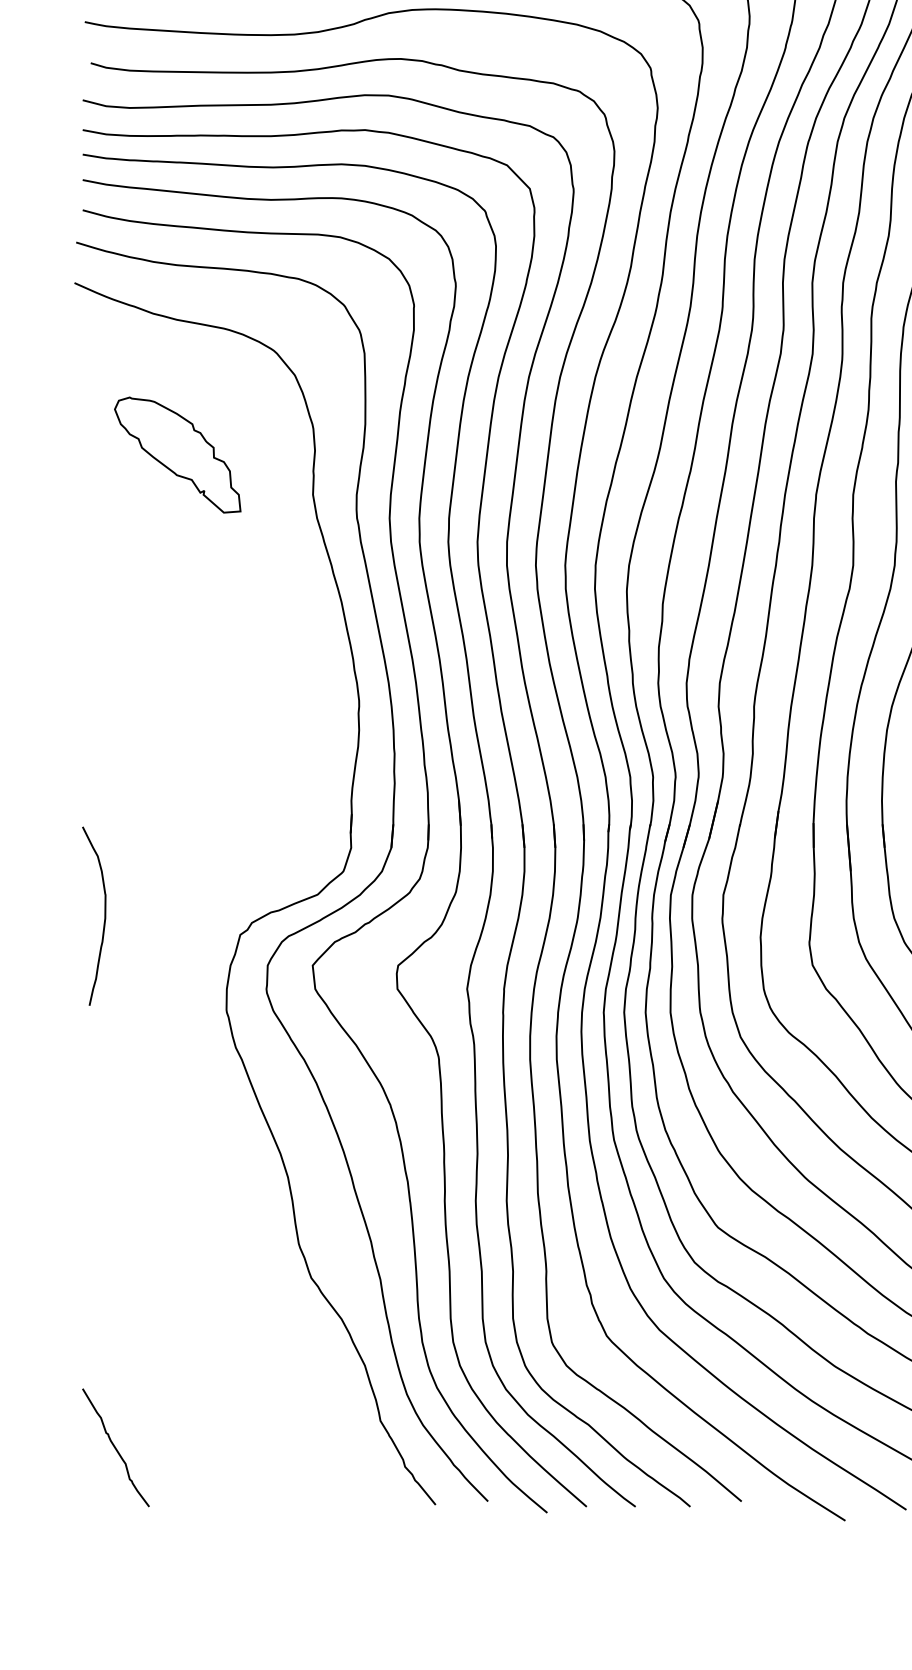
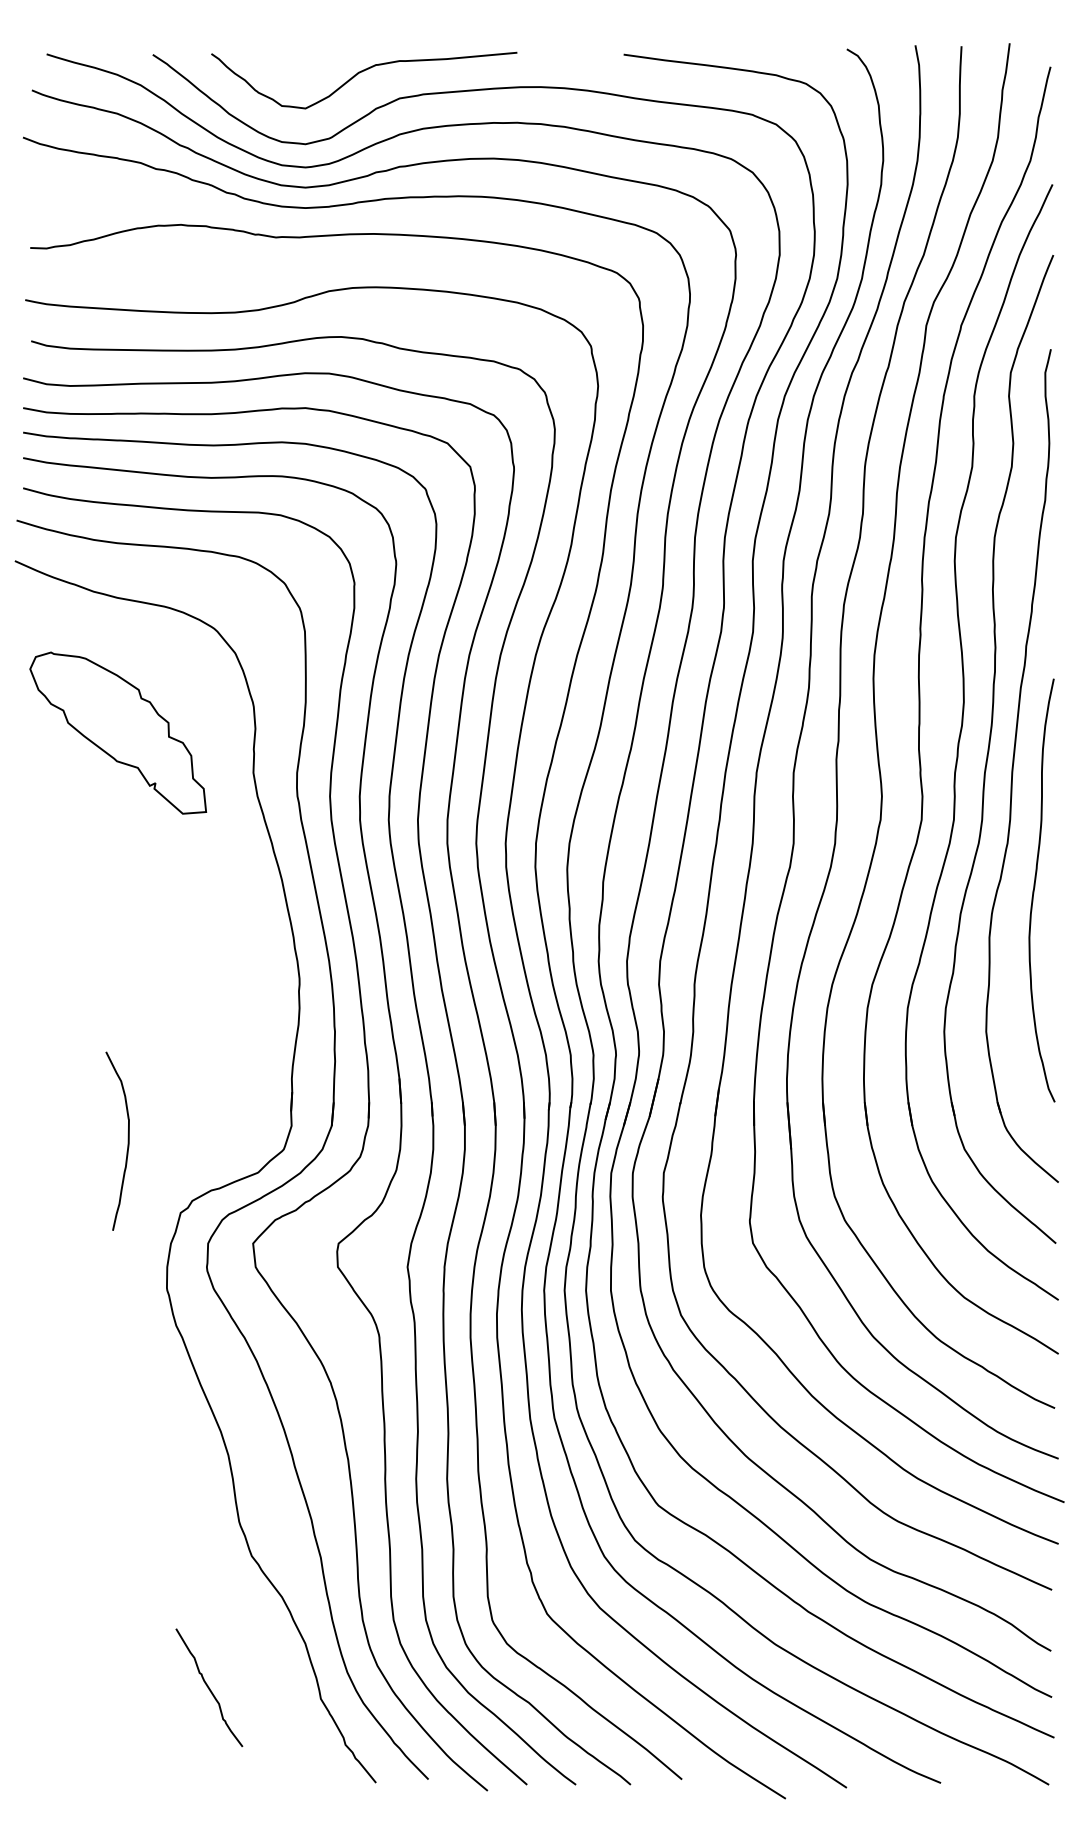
part: (177, 454) -> (117, 732), size x1.4
curve: (104, 915) -> (127, 1140), moved
curve: (116, 1447) -> (209, 1687), moved

